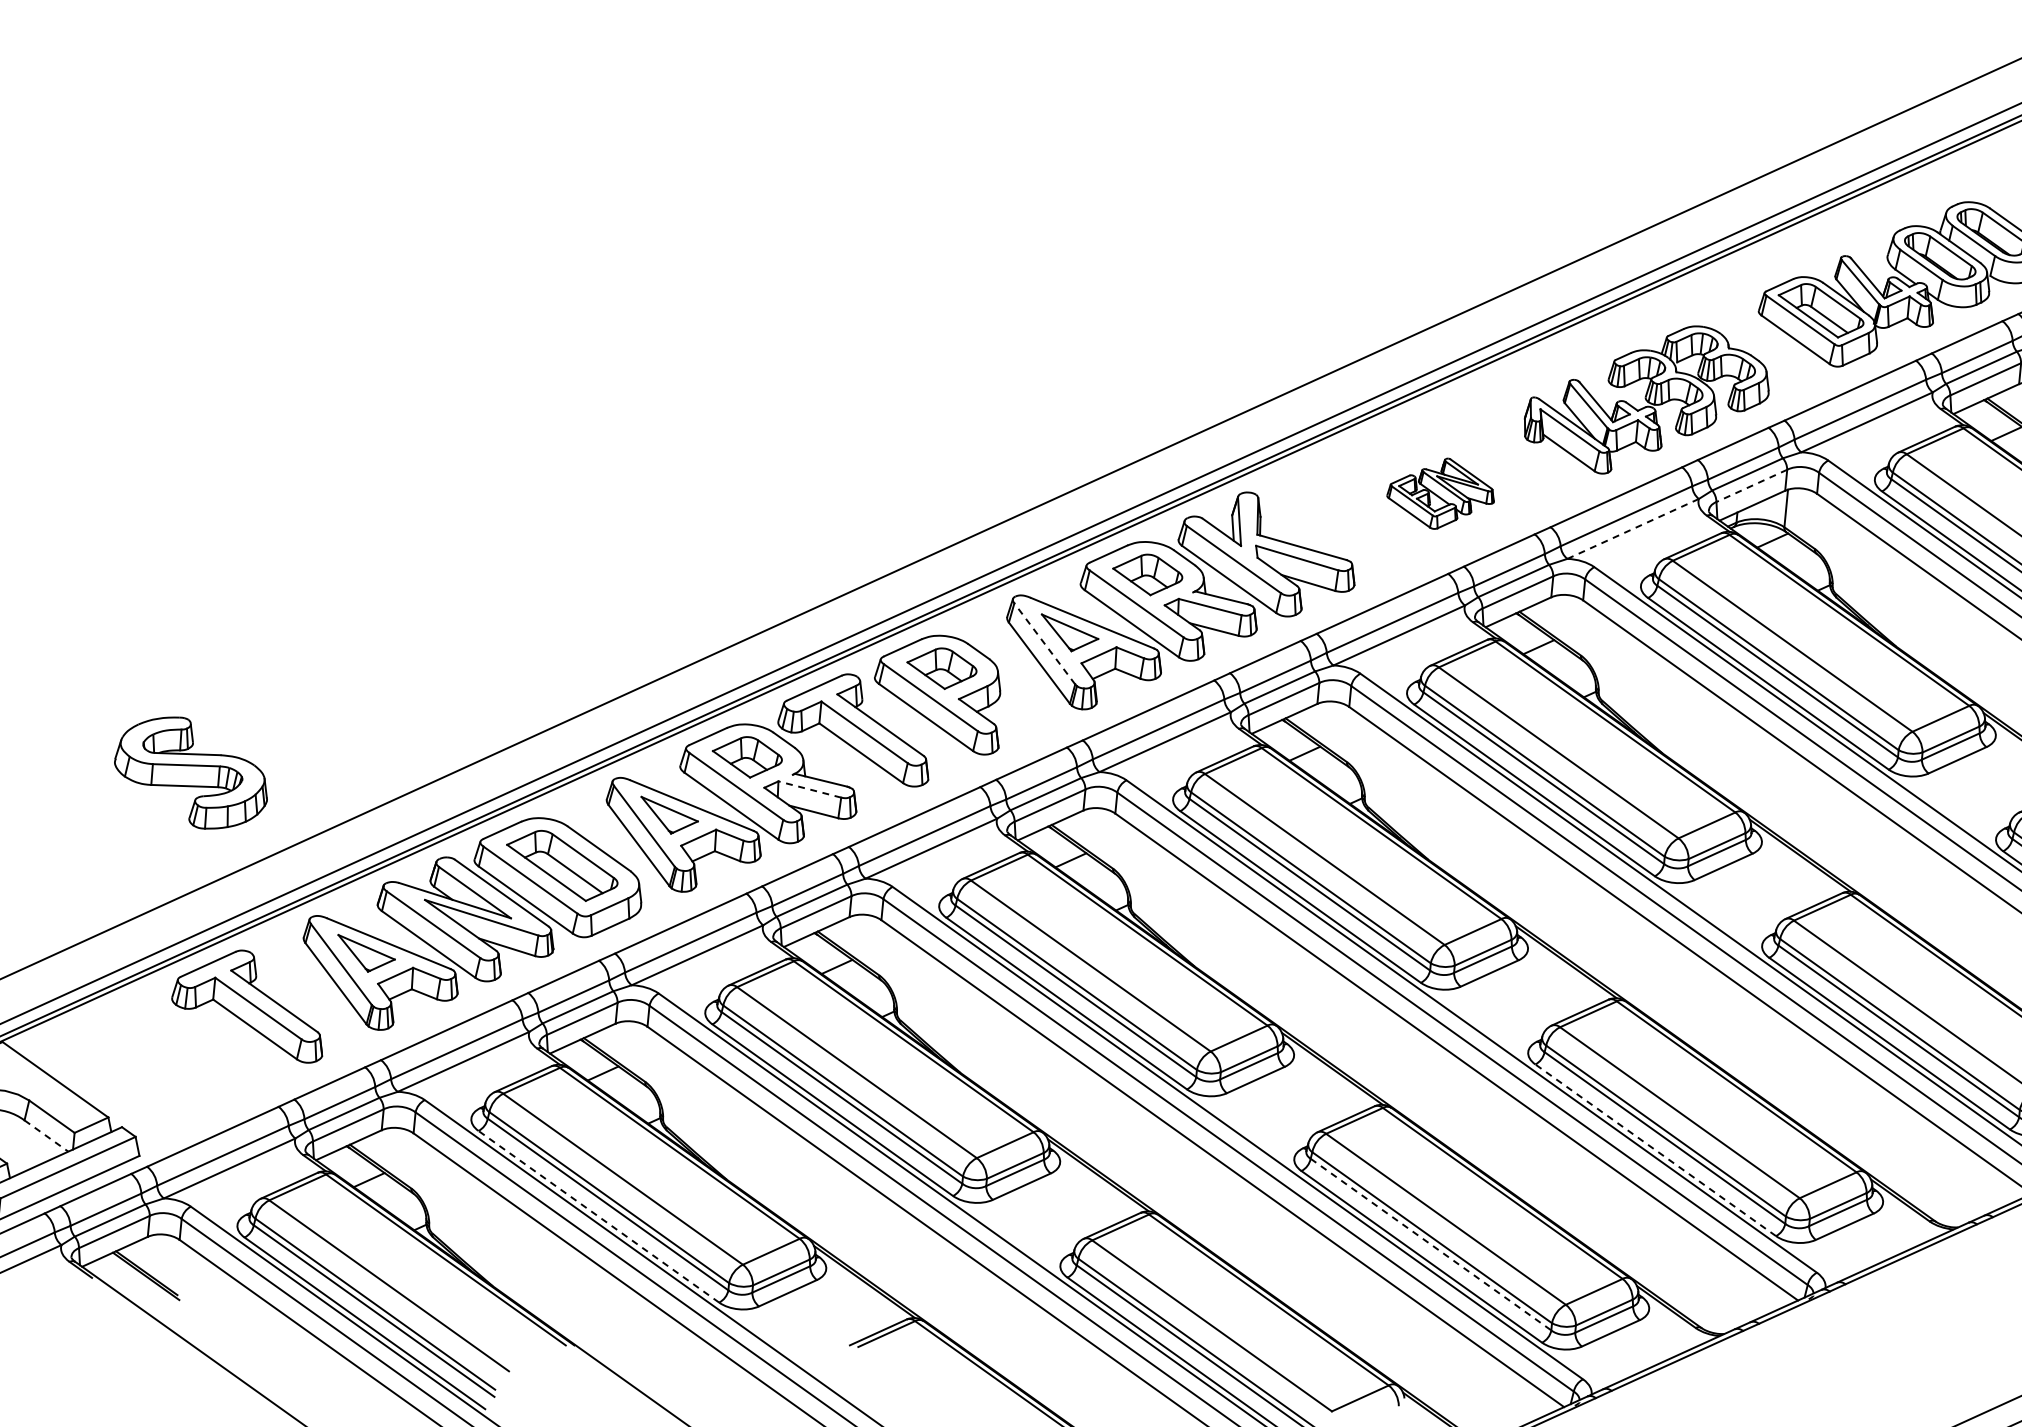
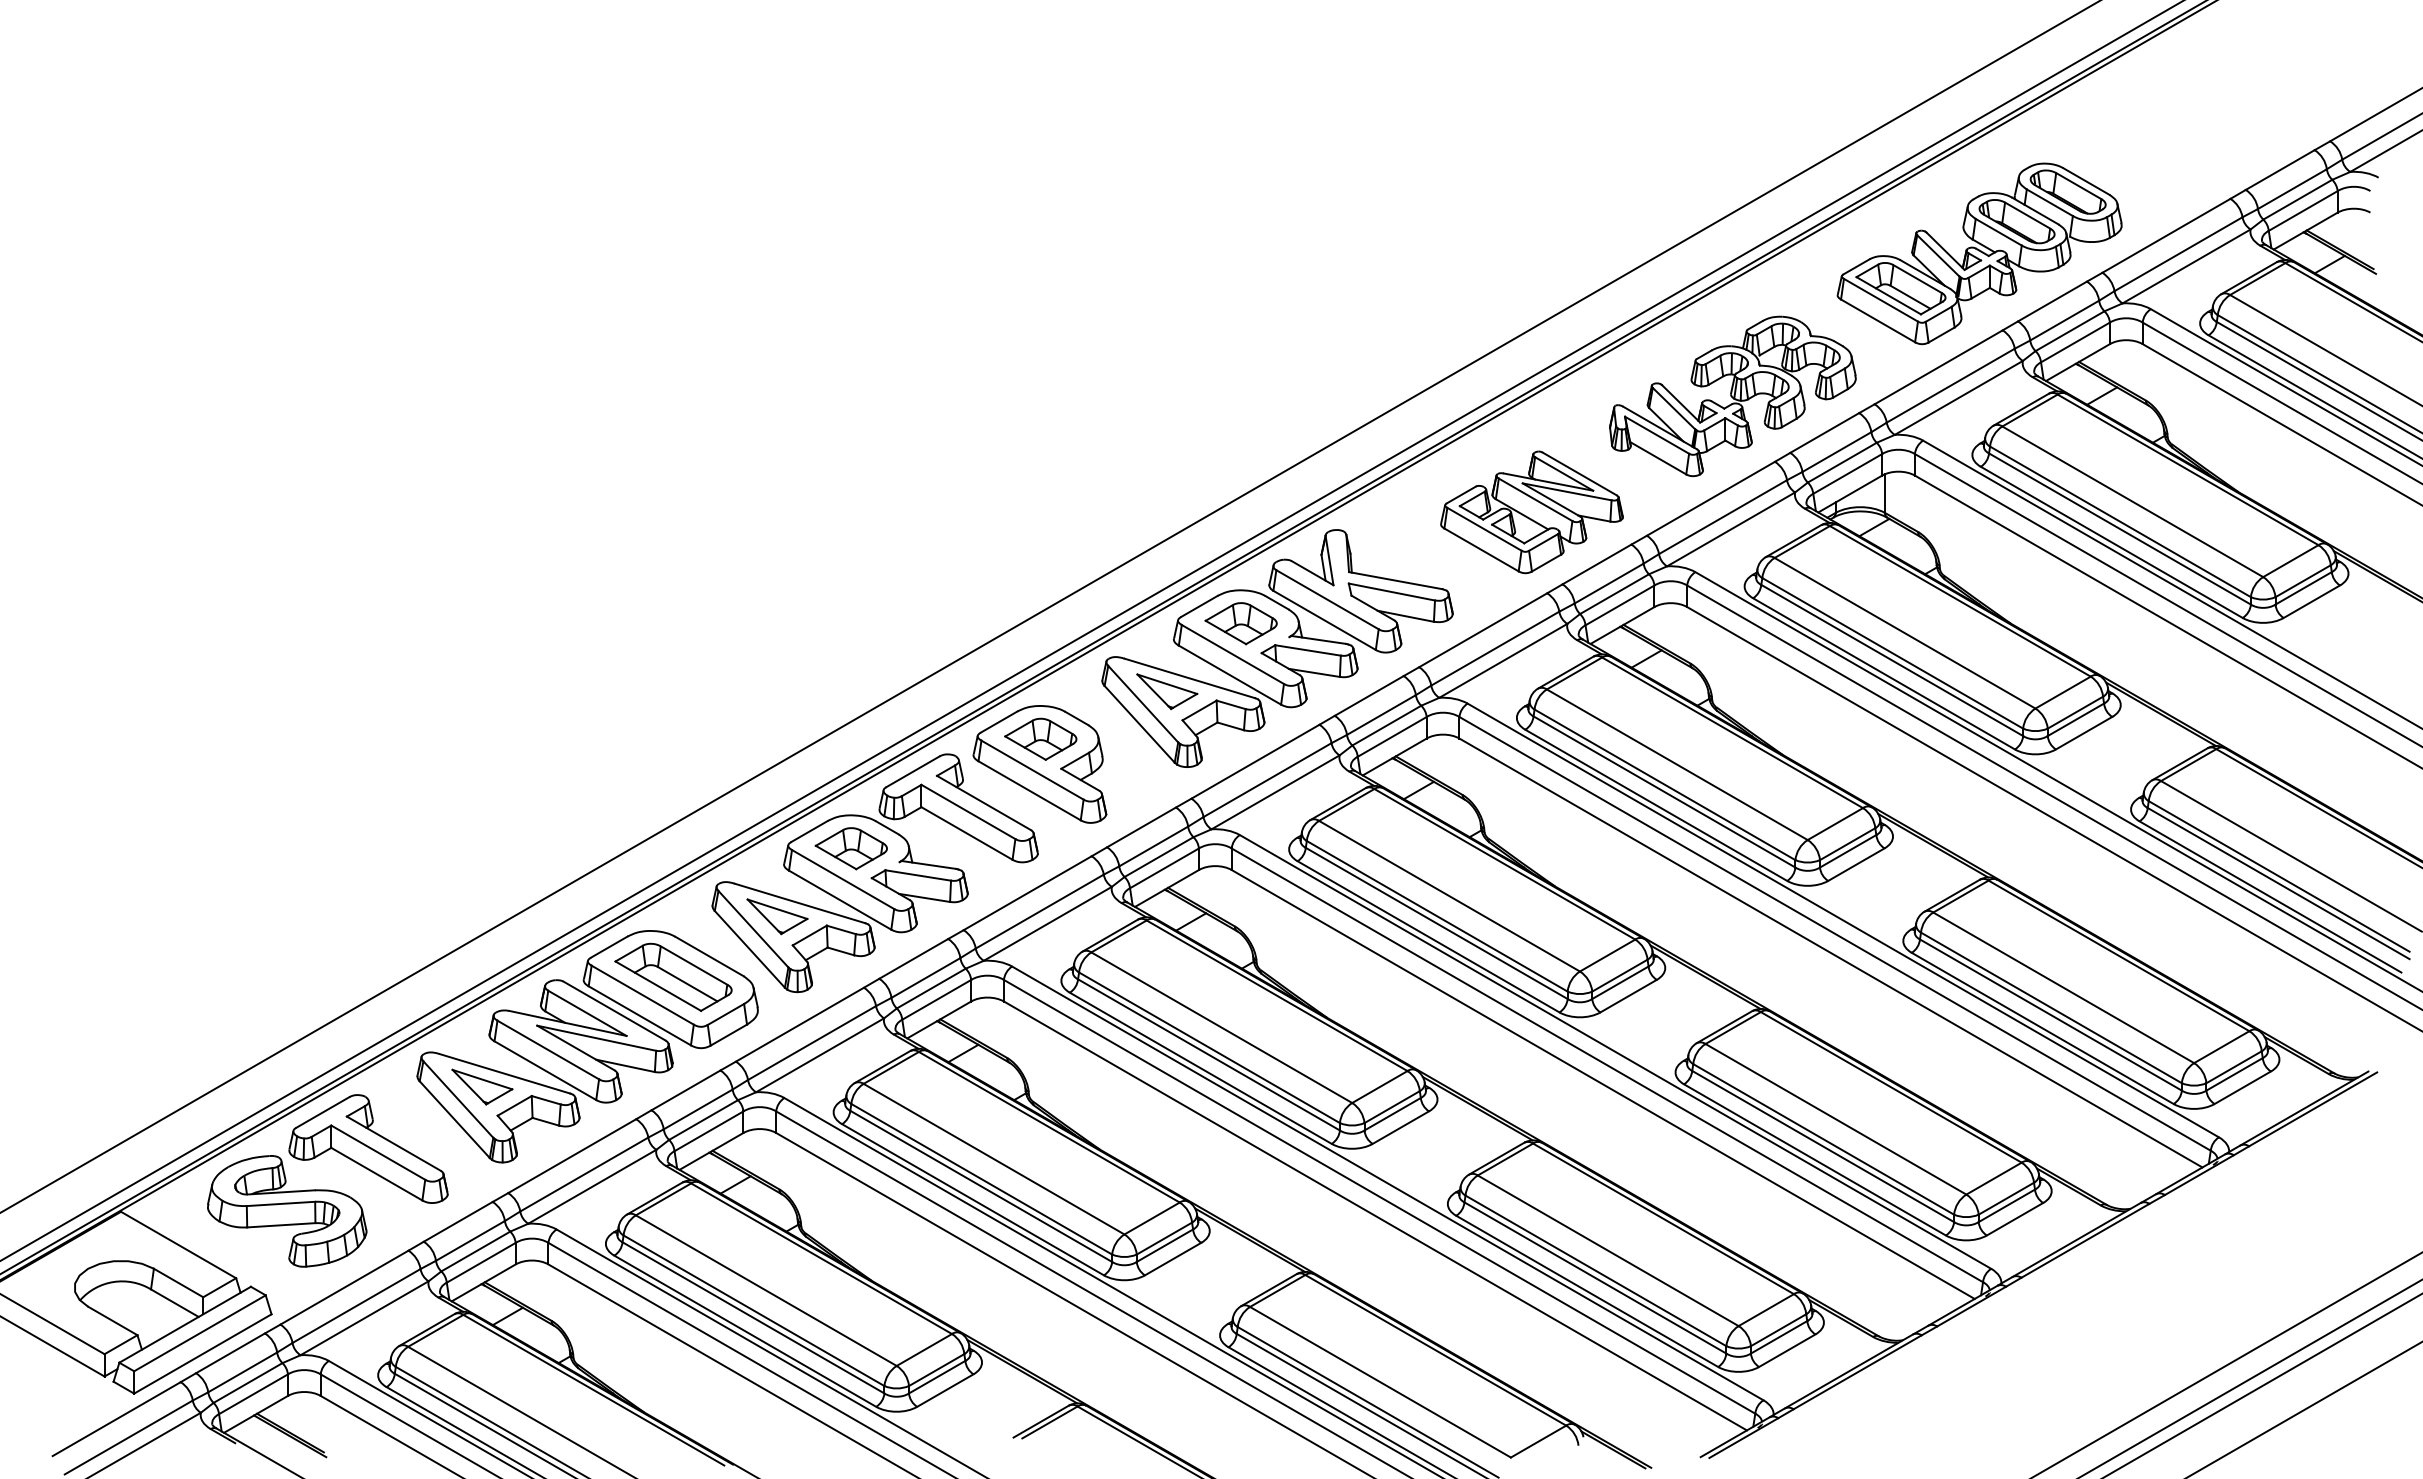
line: (1751, 485) -> (1847, 473), dashed -> solid
part: (1440, 493) -> (1531, 512), size x1.67
line: (1633, 529) -> (1731, 529), dashed -> solid
line: (1045, 644) -> (1143, 704), dashed -> solid
part: (191, 773) -> (287, 1211), moved
line: (809, 789) -> (917, 875), dashed -> solid
line: (46, 1136) -> (174, 1303), dashed -> solid
line: (1655, 1149) -> (1814, 1159), dashed -> solid
line: (598, 1216) -> (744, 1331), dashed -> solid
line: (1431, 1245) -> (1595, 1278), dashed -> solid

